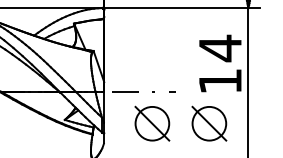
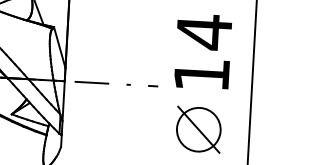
text: (220, 63) -> (203, 51), moved
part: (152, 123) -> (125, 125), removed

